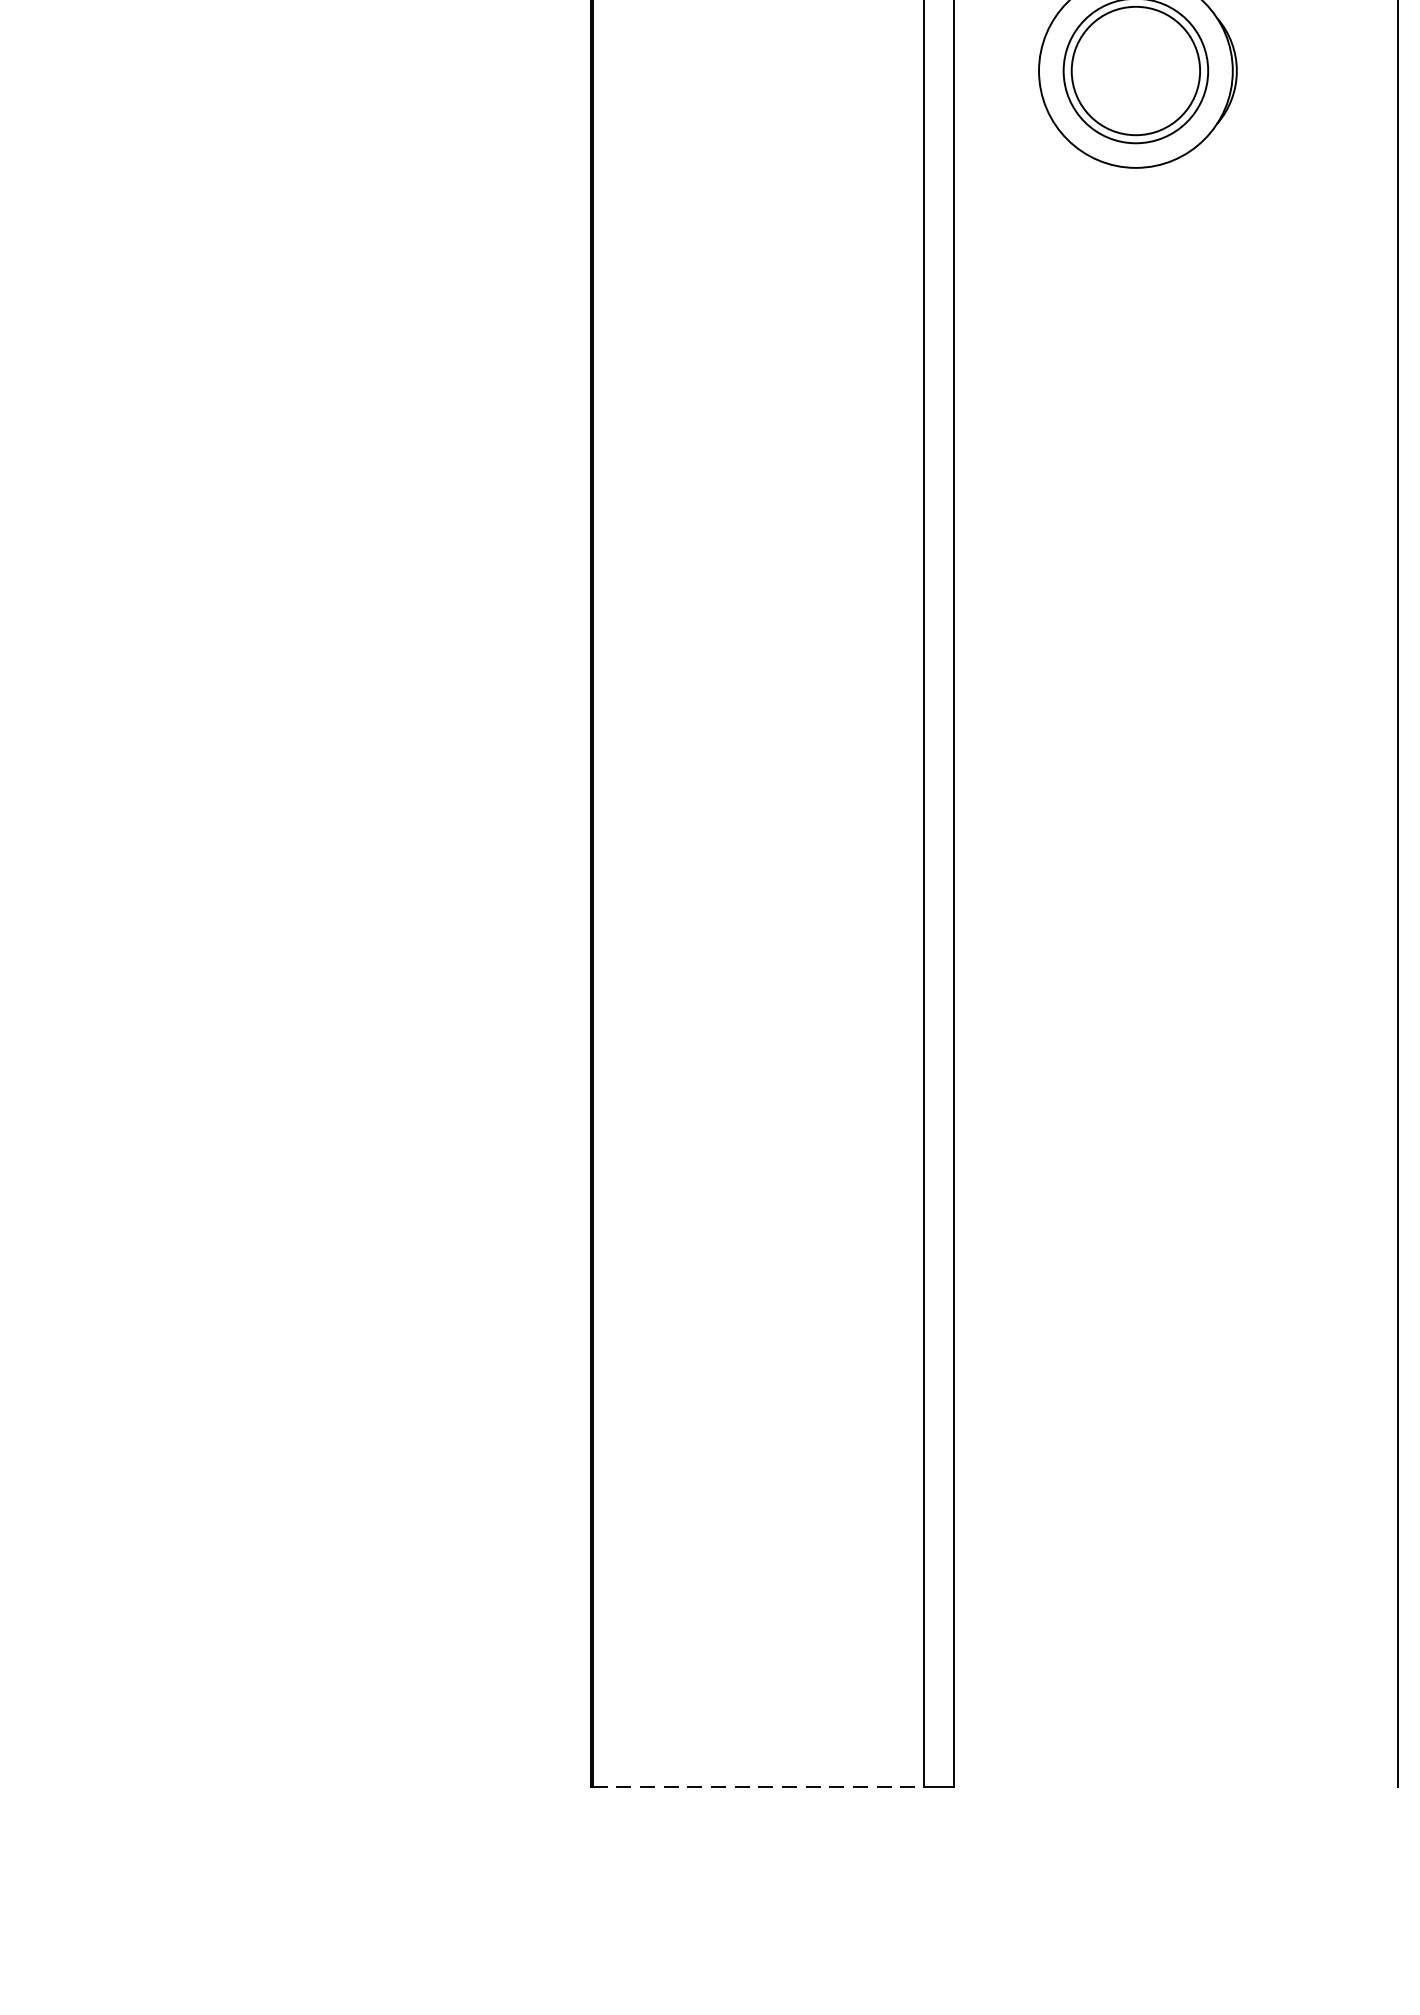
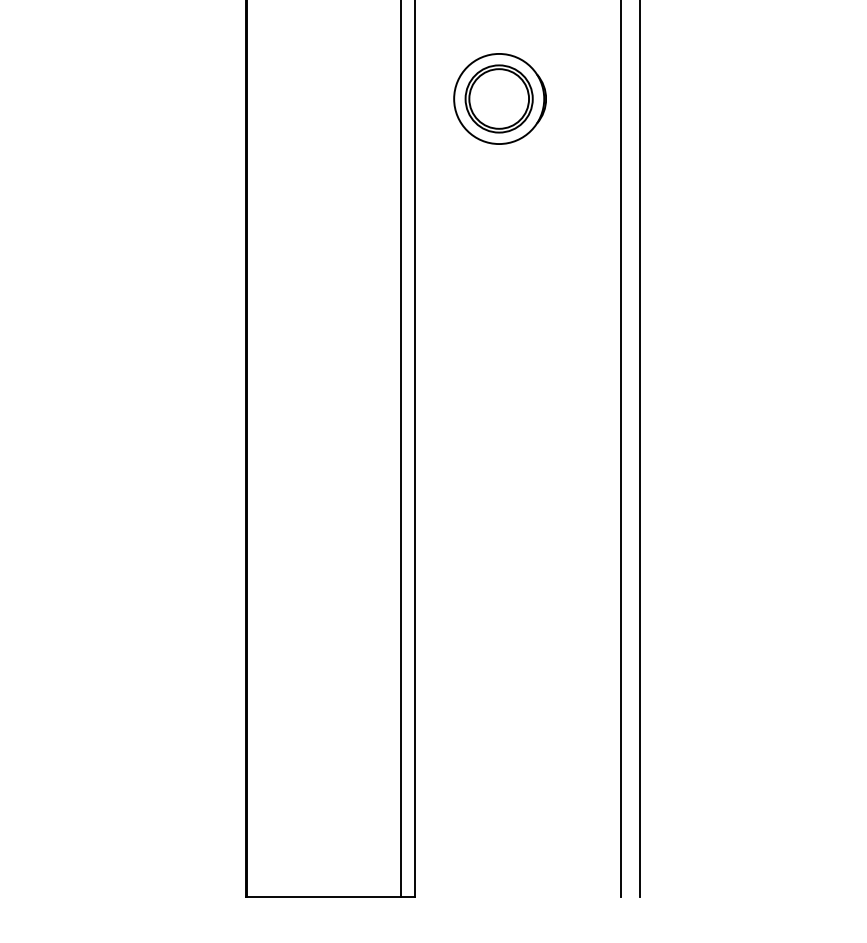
line: (760, 1786) -> (324, 896), dashed -> solid

